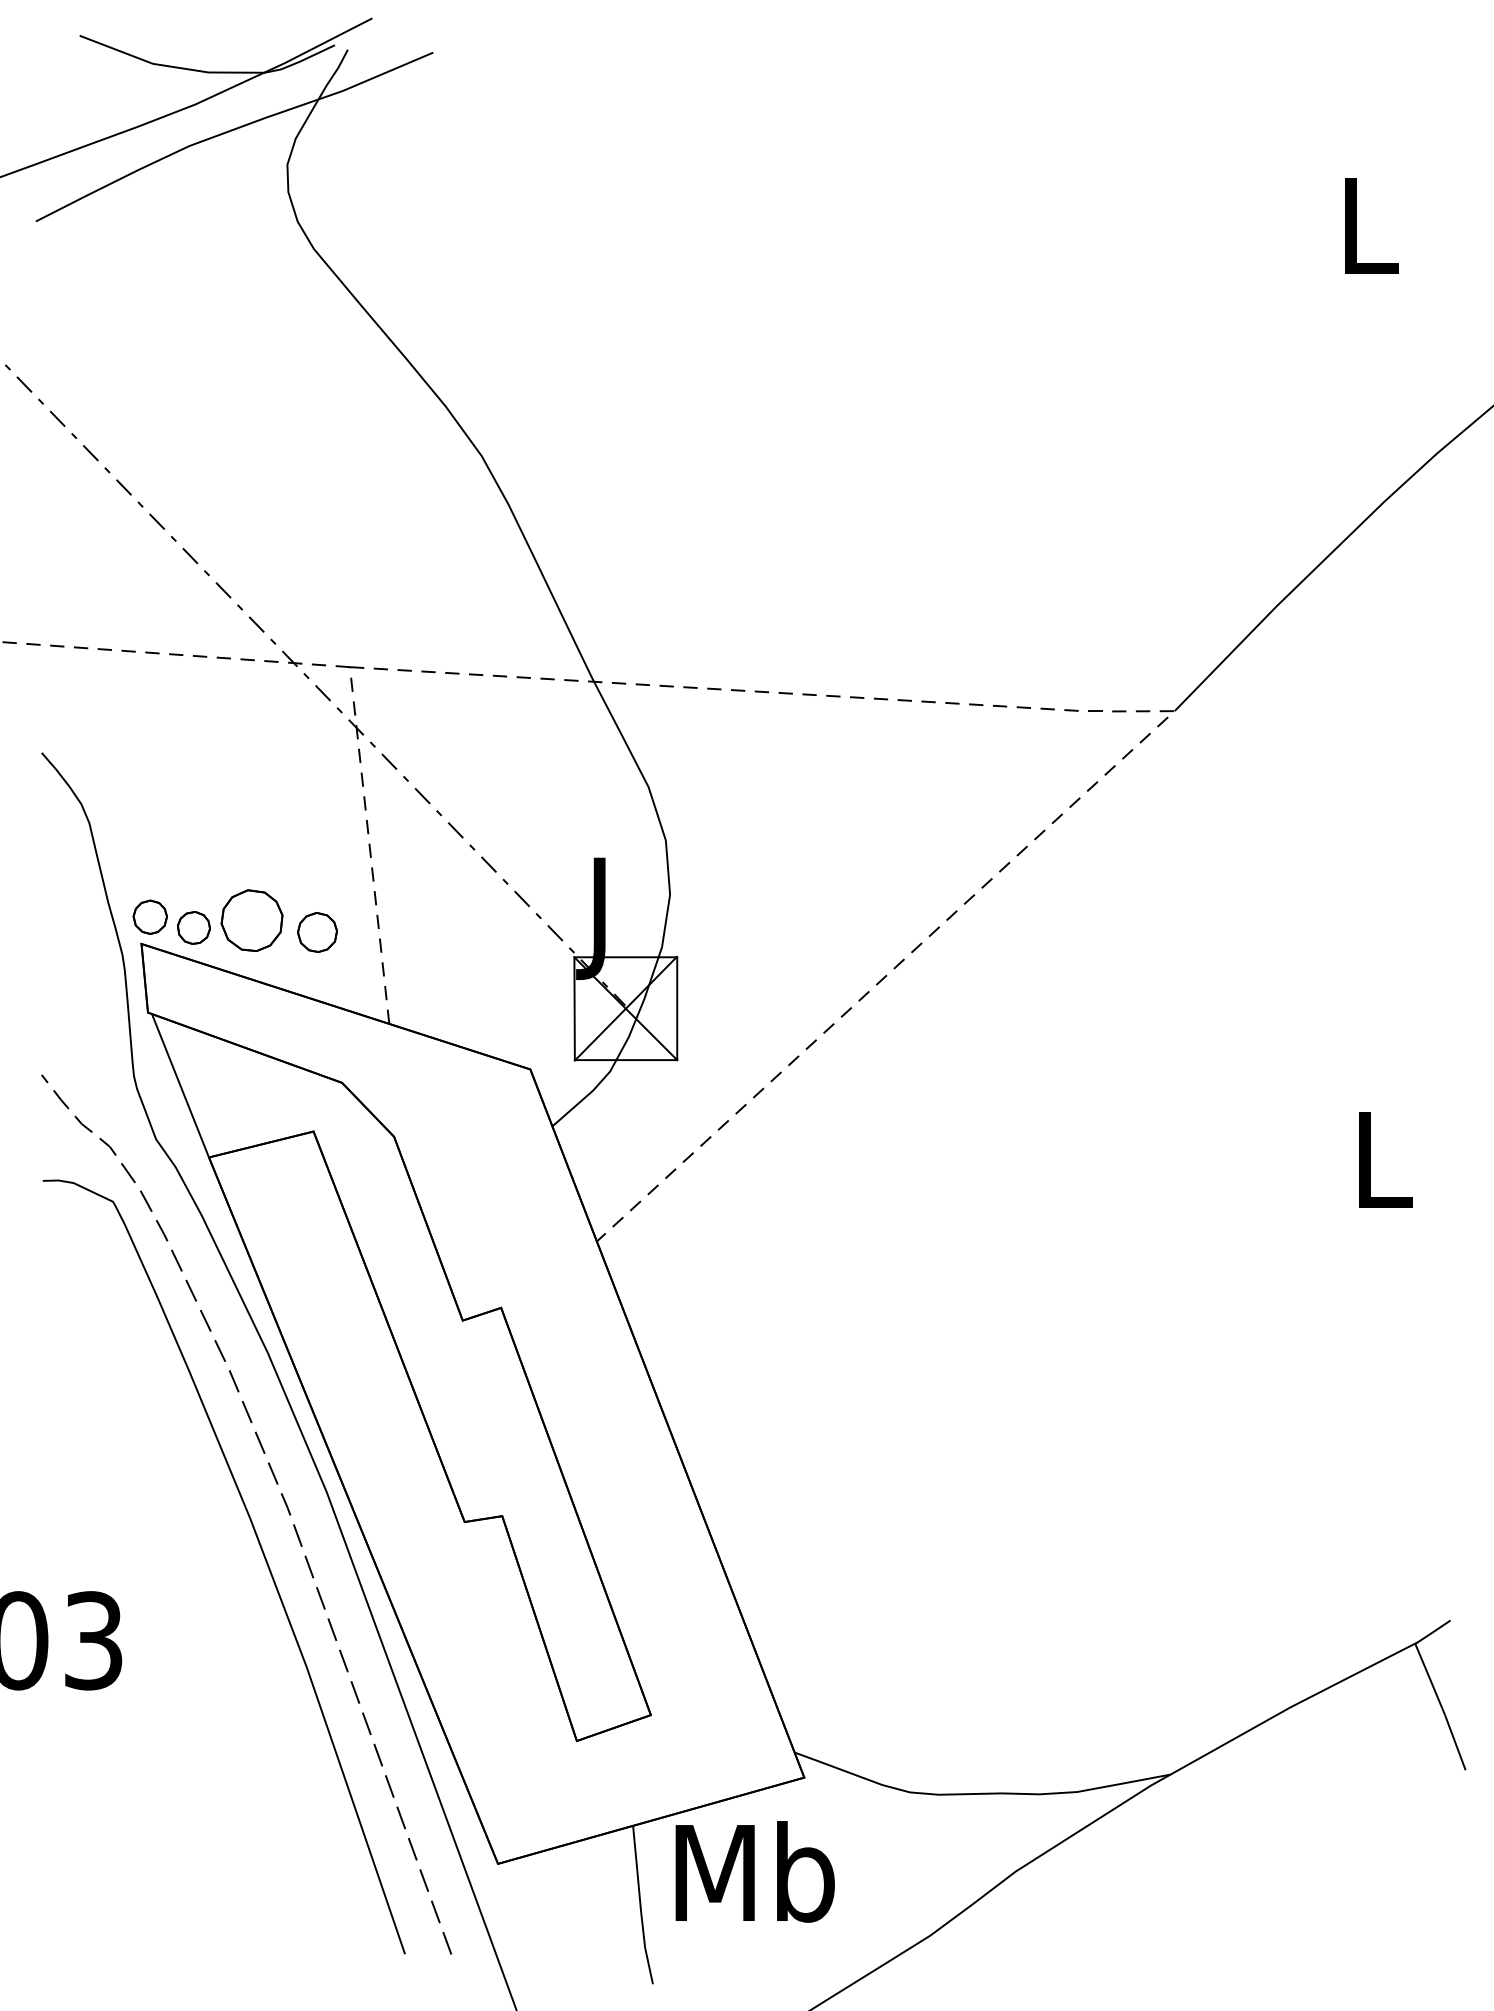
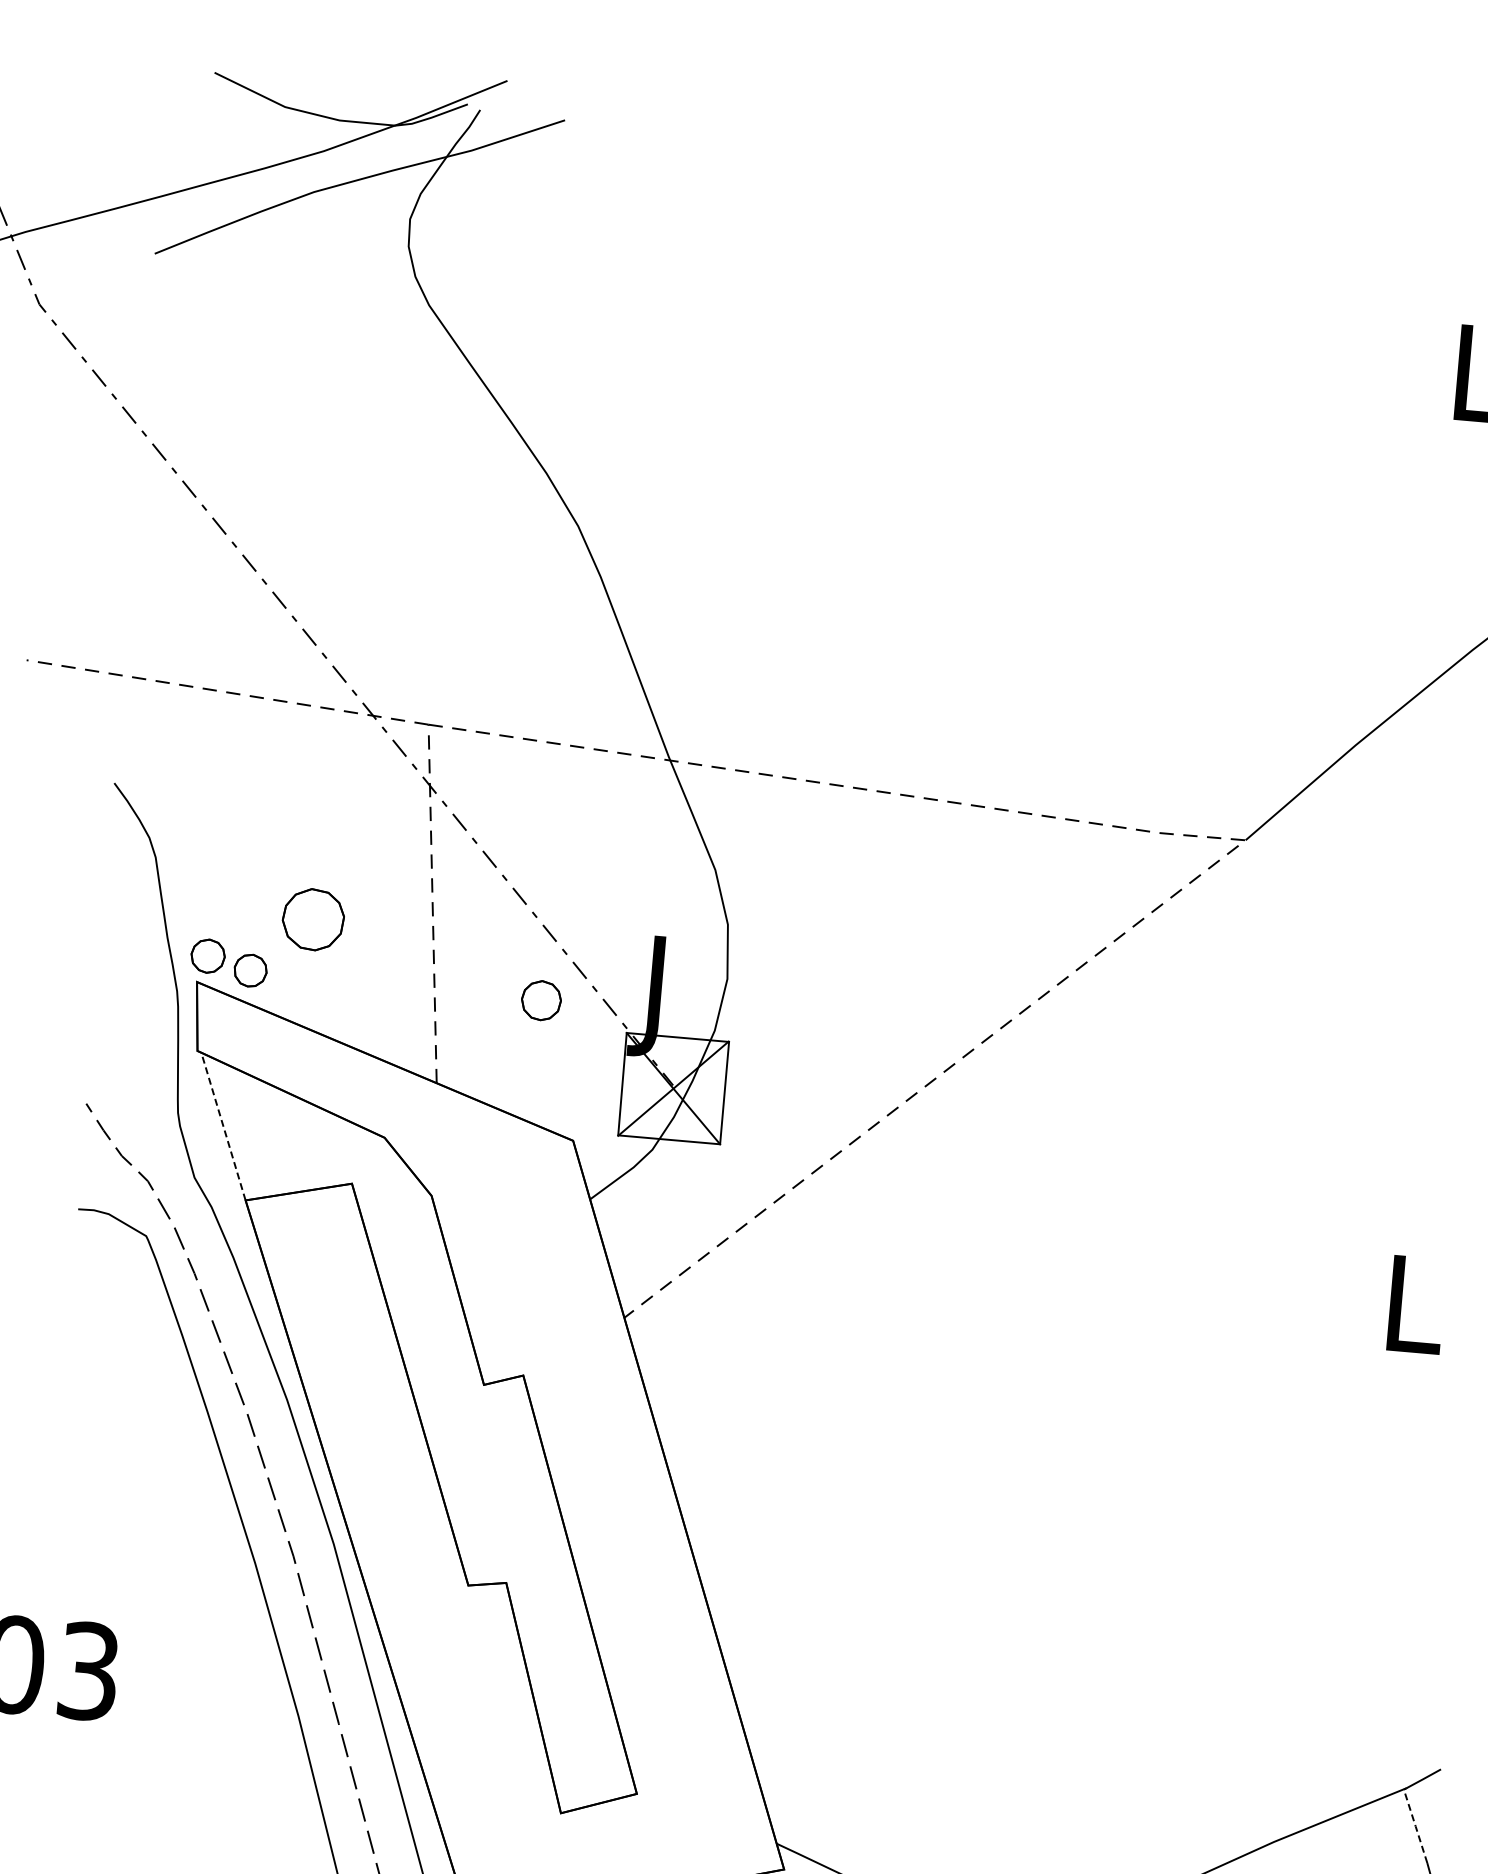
part: (251, 920) -> (312, 919), moved
part: (317, 932) -> (541, 1000), moved
line: (180, 1085) -> (223, 1126), solid -> dashed
line: (1429, 1677) -> (1415, 1824), solid -> dashed

